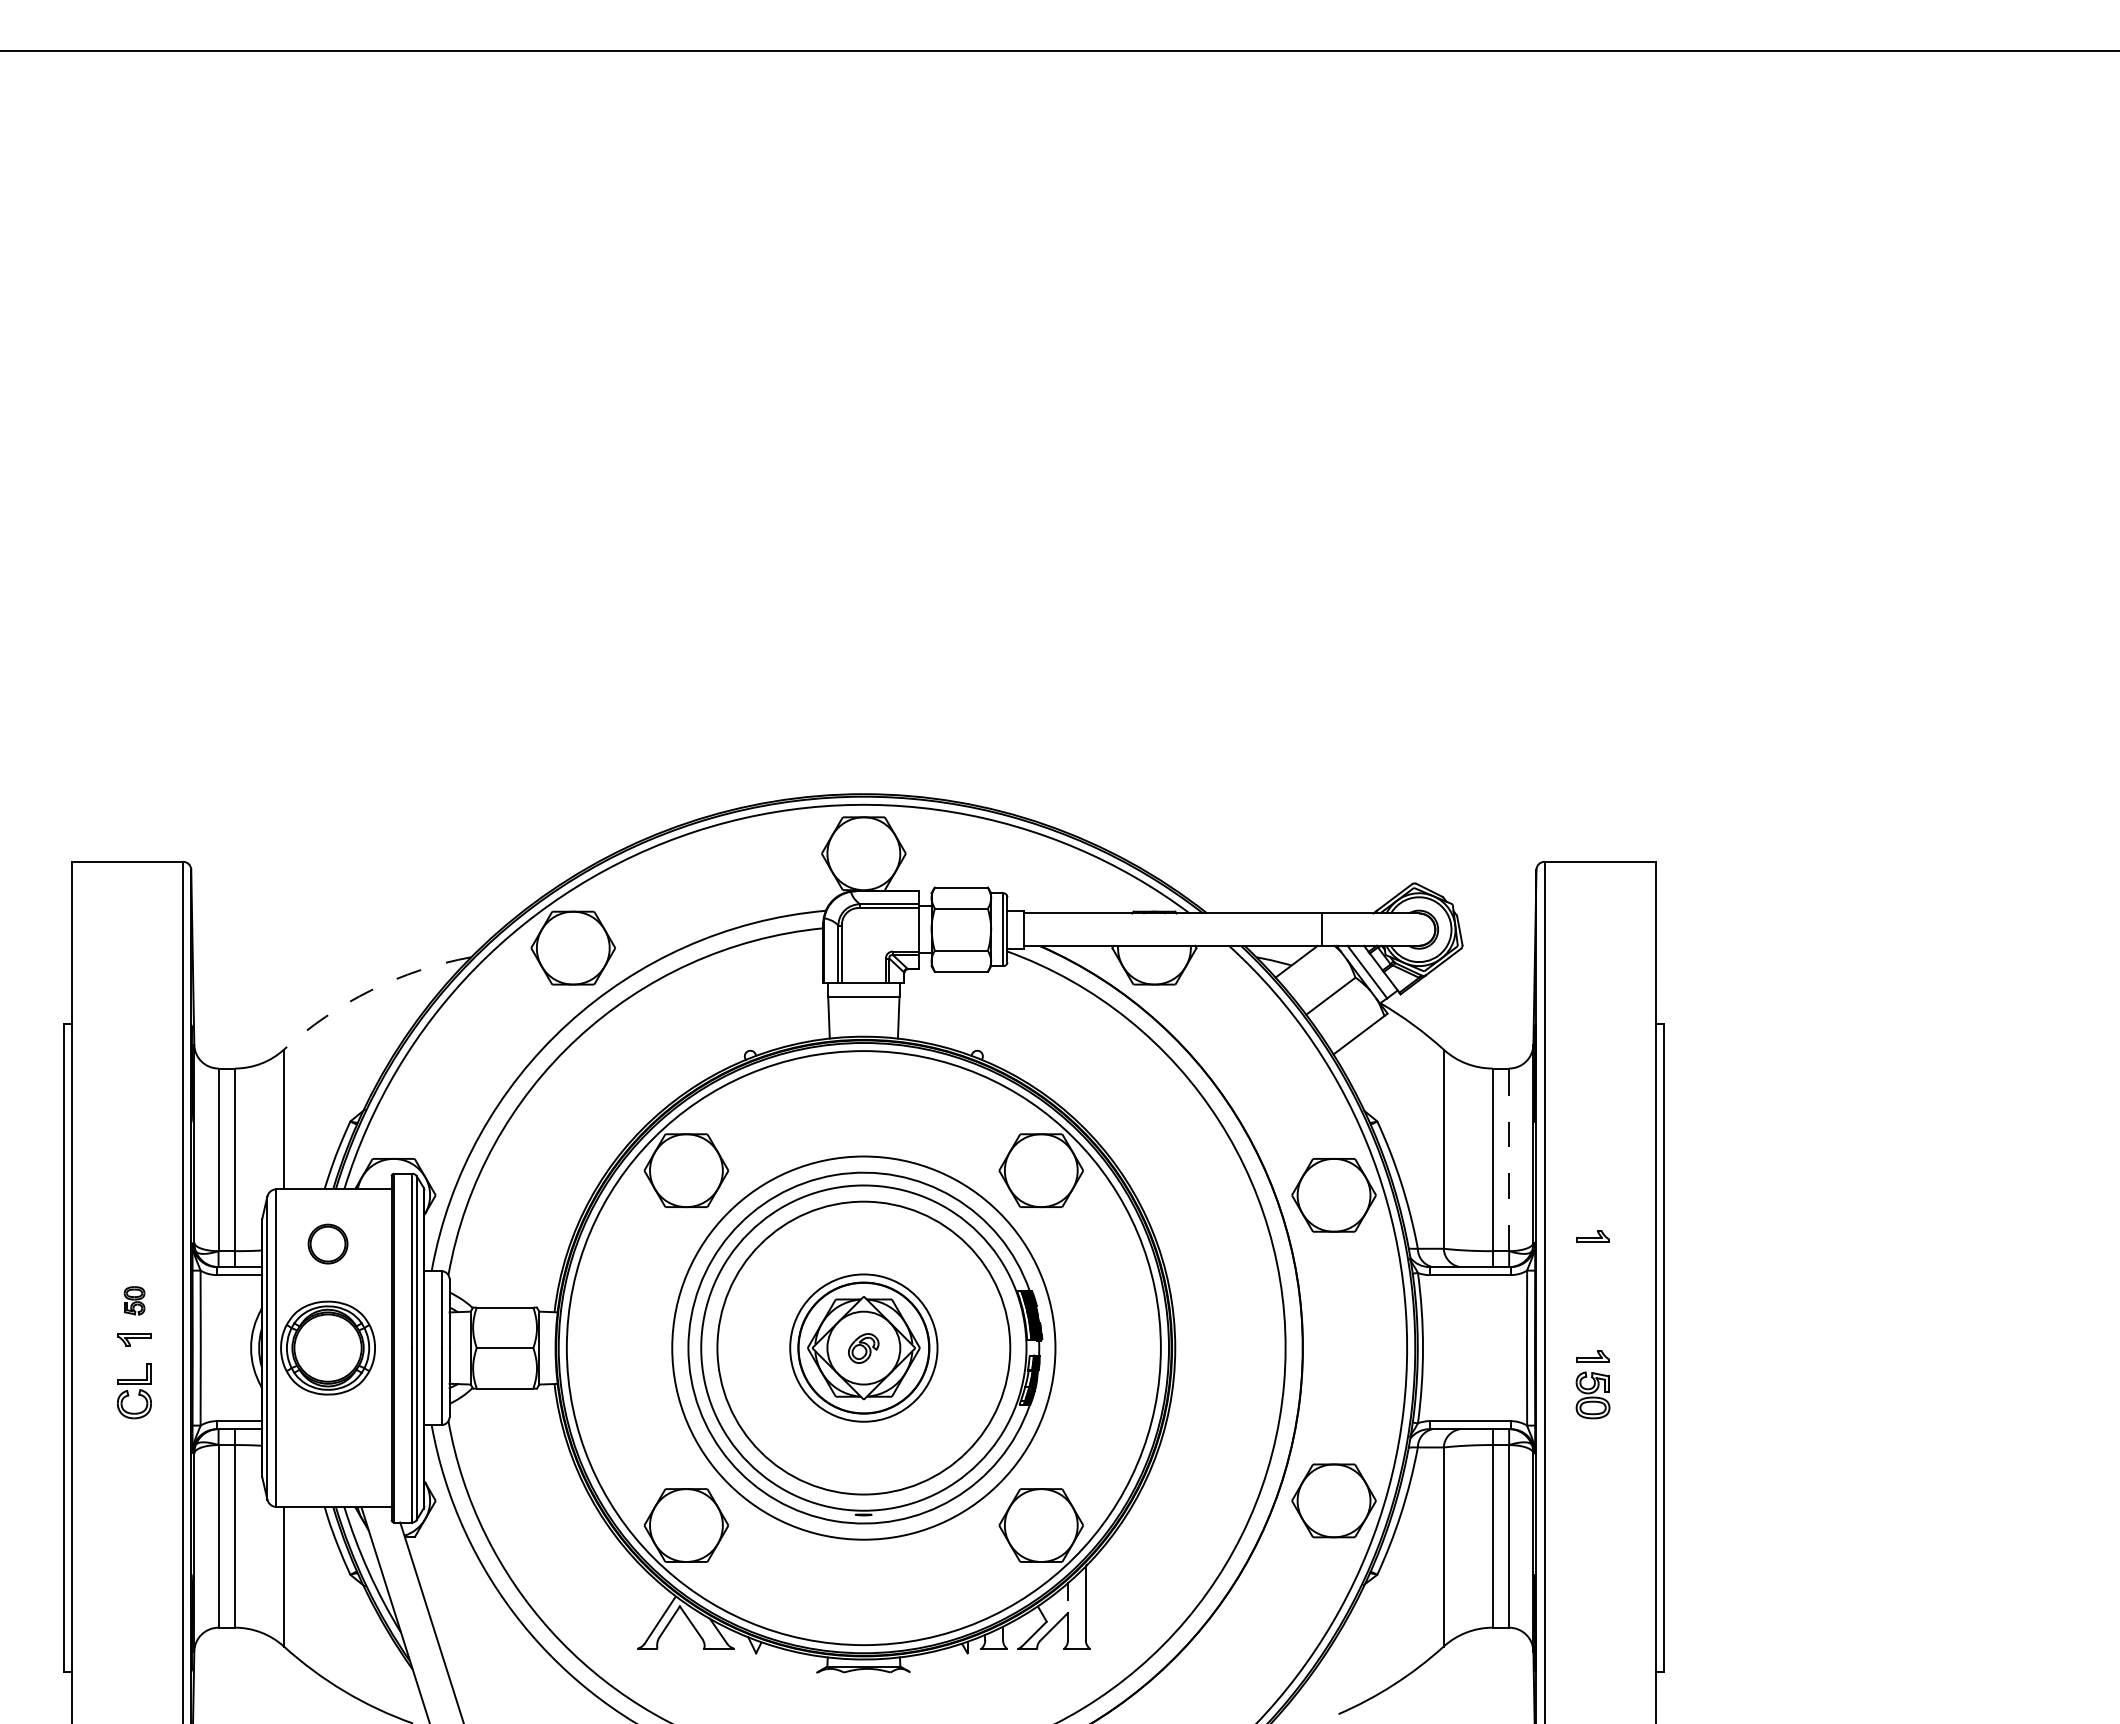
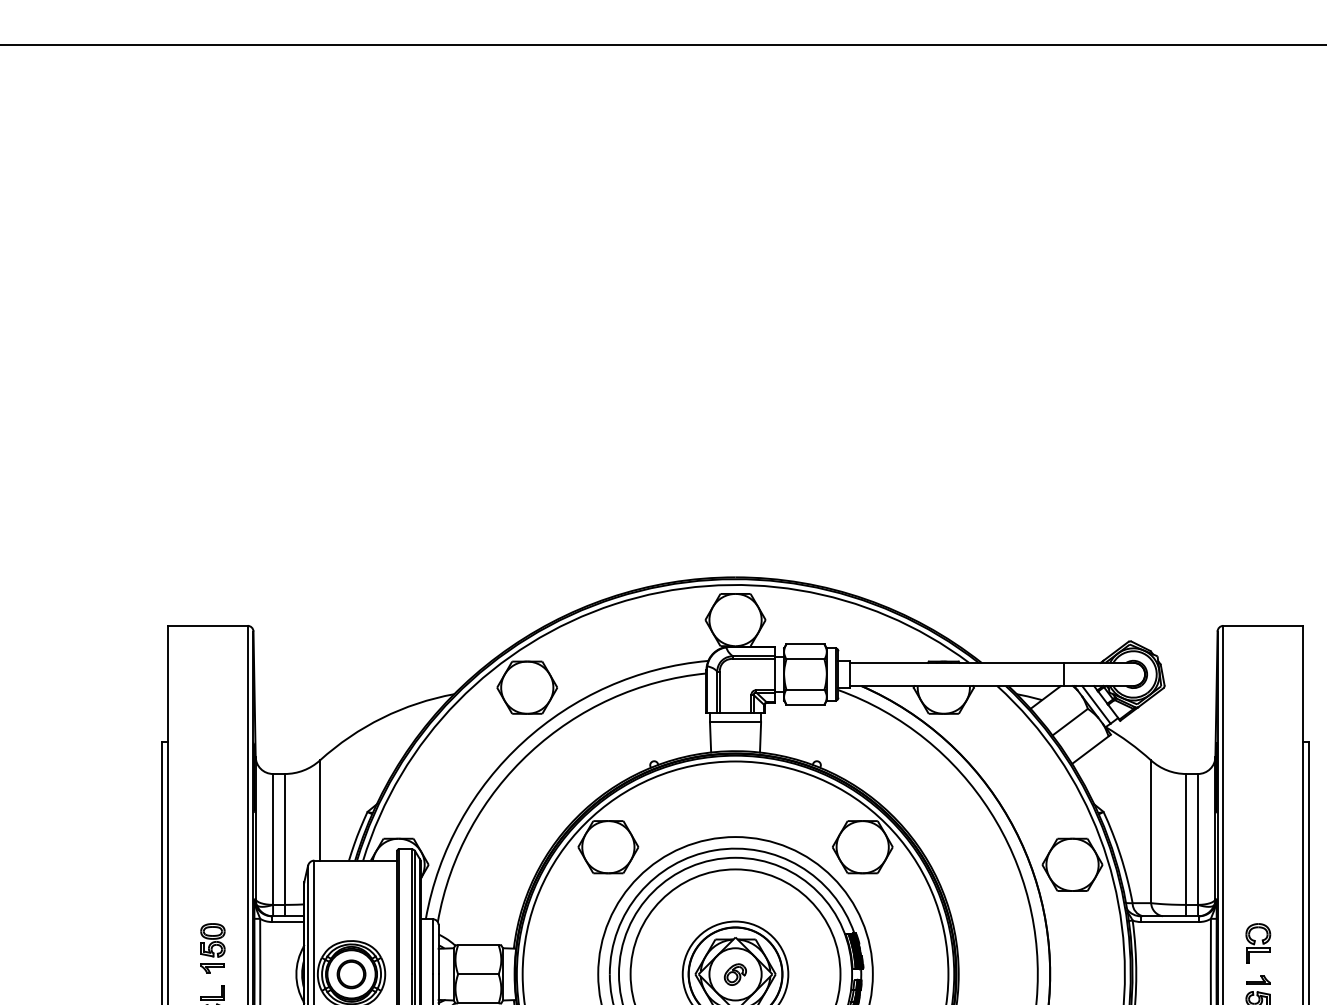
arc: (371, 990) -> (382, 718), dashed -> solid
line: (1509, 1159) -> (1198, 839), dashed -> solid
part: (1592, 1236) -> (1257, 894), removed
part: (327, 1243) -> (351, 973), moved
part: (134, 1300) -> (212, 940), size x1.67
part: (1592, 1304) -> (1257, 943), added

